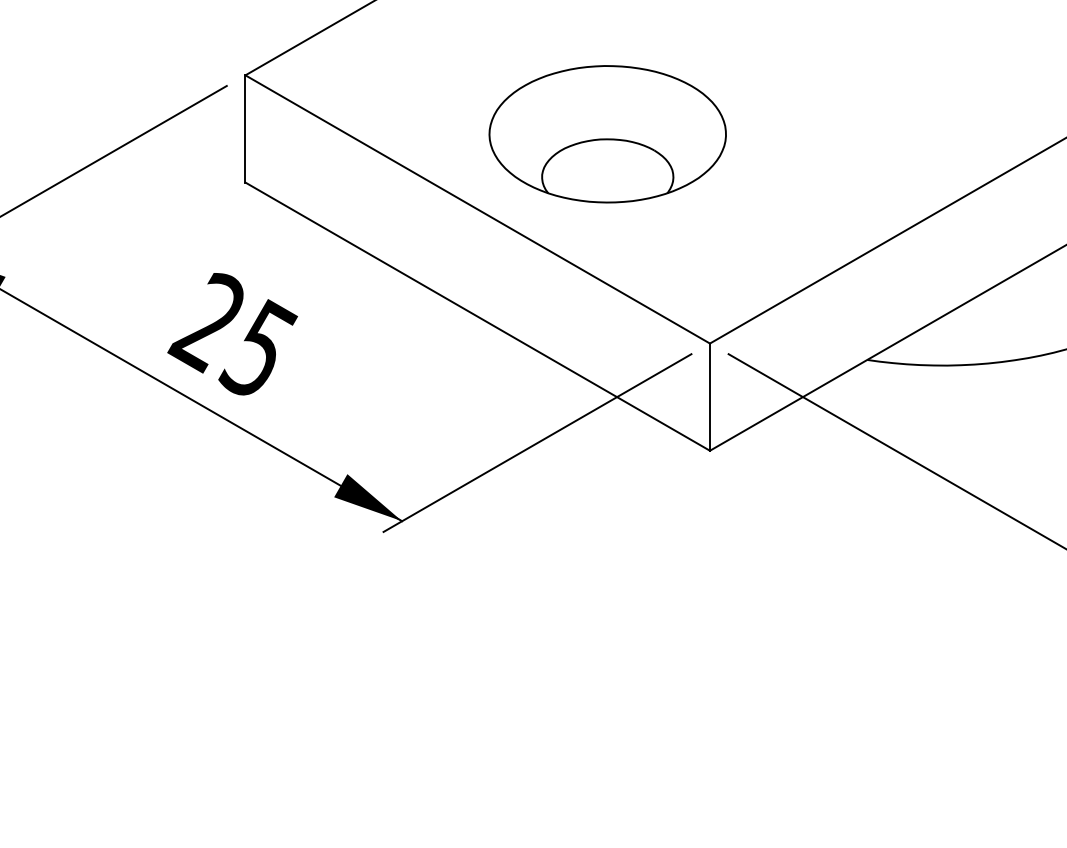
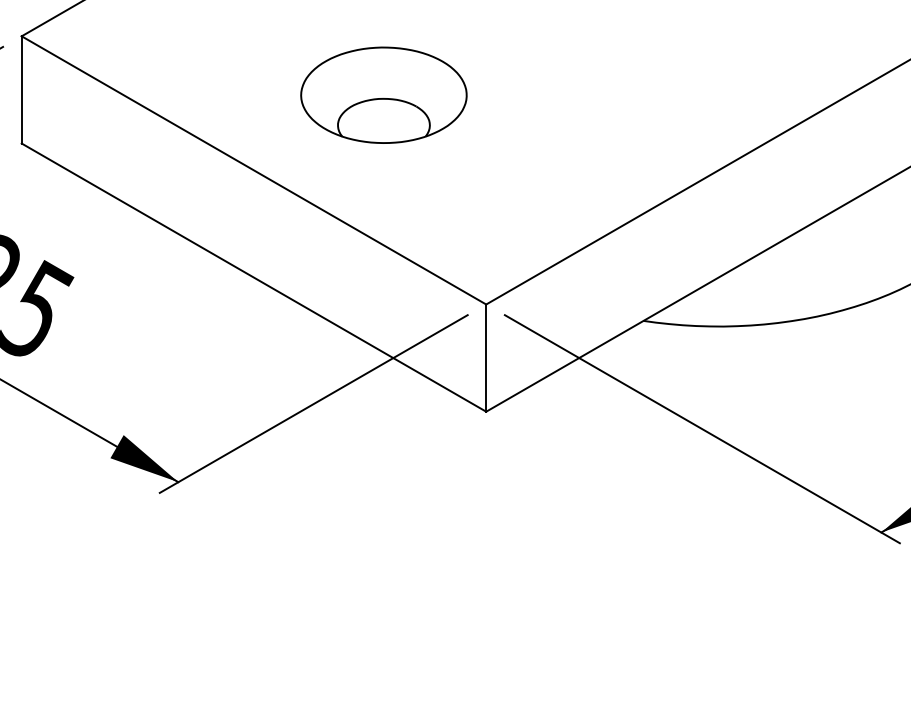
part: (607, 134) -> (383, 95), size x0.7

